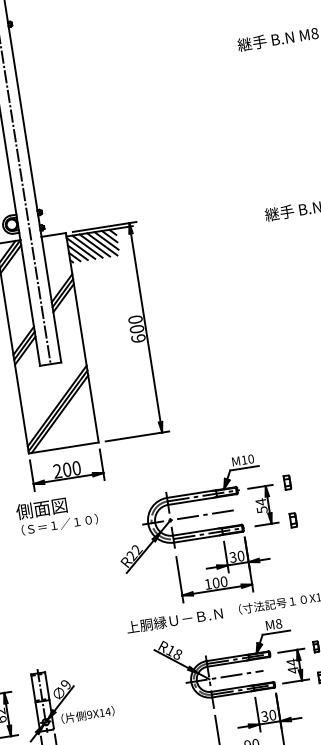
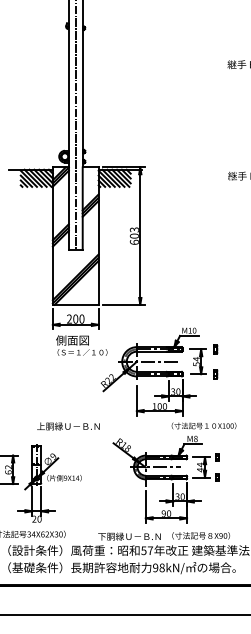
text: (135, 319) -> (134, 229), 600 -> 603
text: (56, 514) -> (81, 345), moved
text: (174, 620) -> (68, 426), moved

